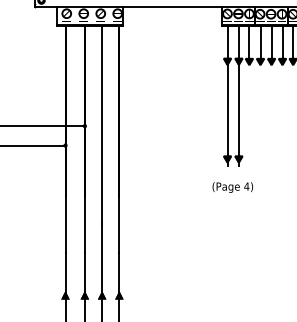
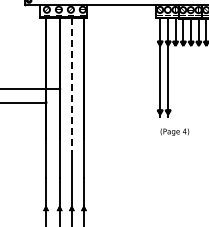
line: (101, 124) -> (71, 87), solid -> dashed
text: (232, 186) -> (174, 131), moved

